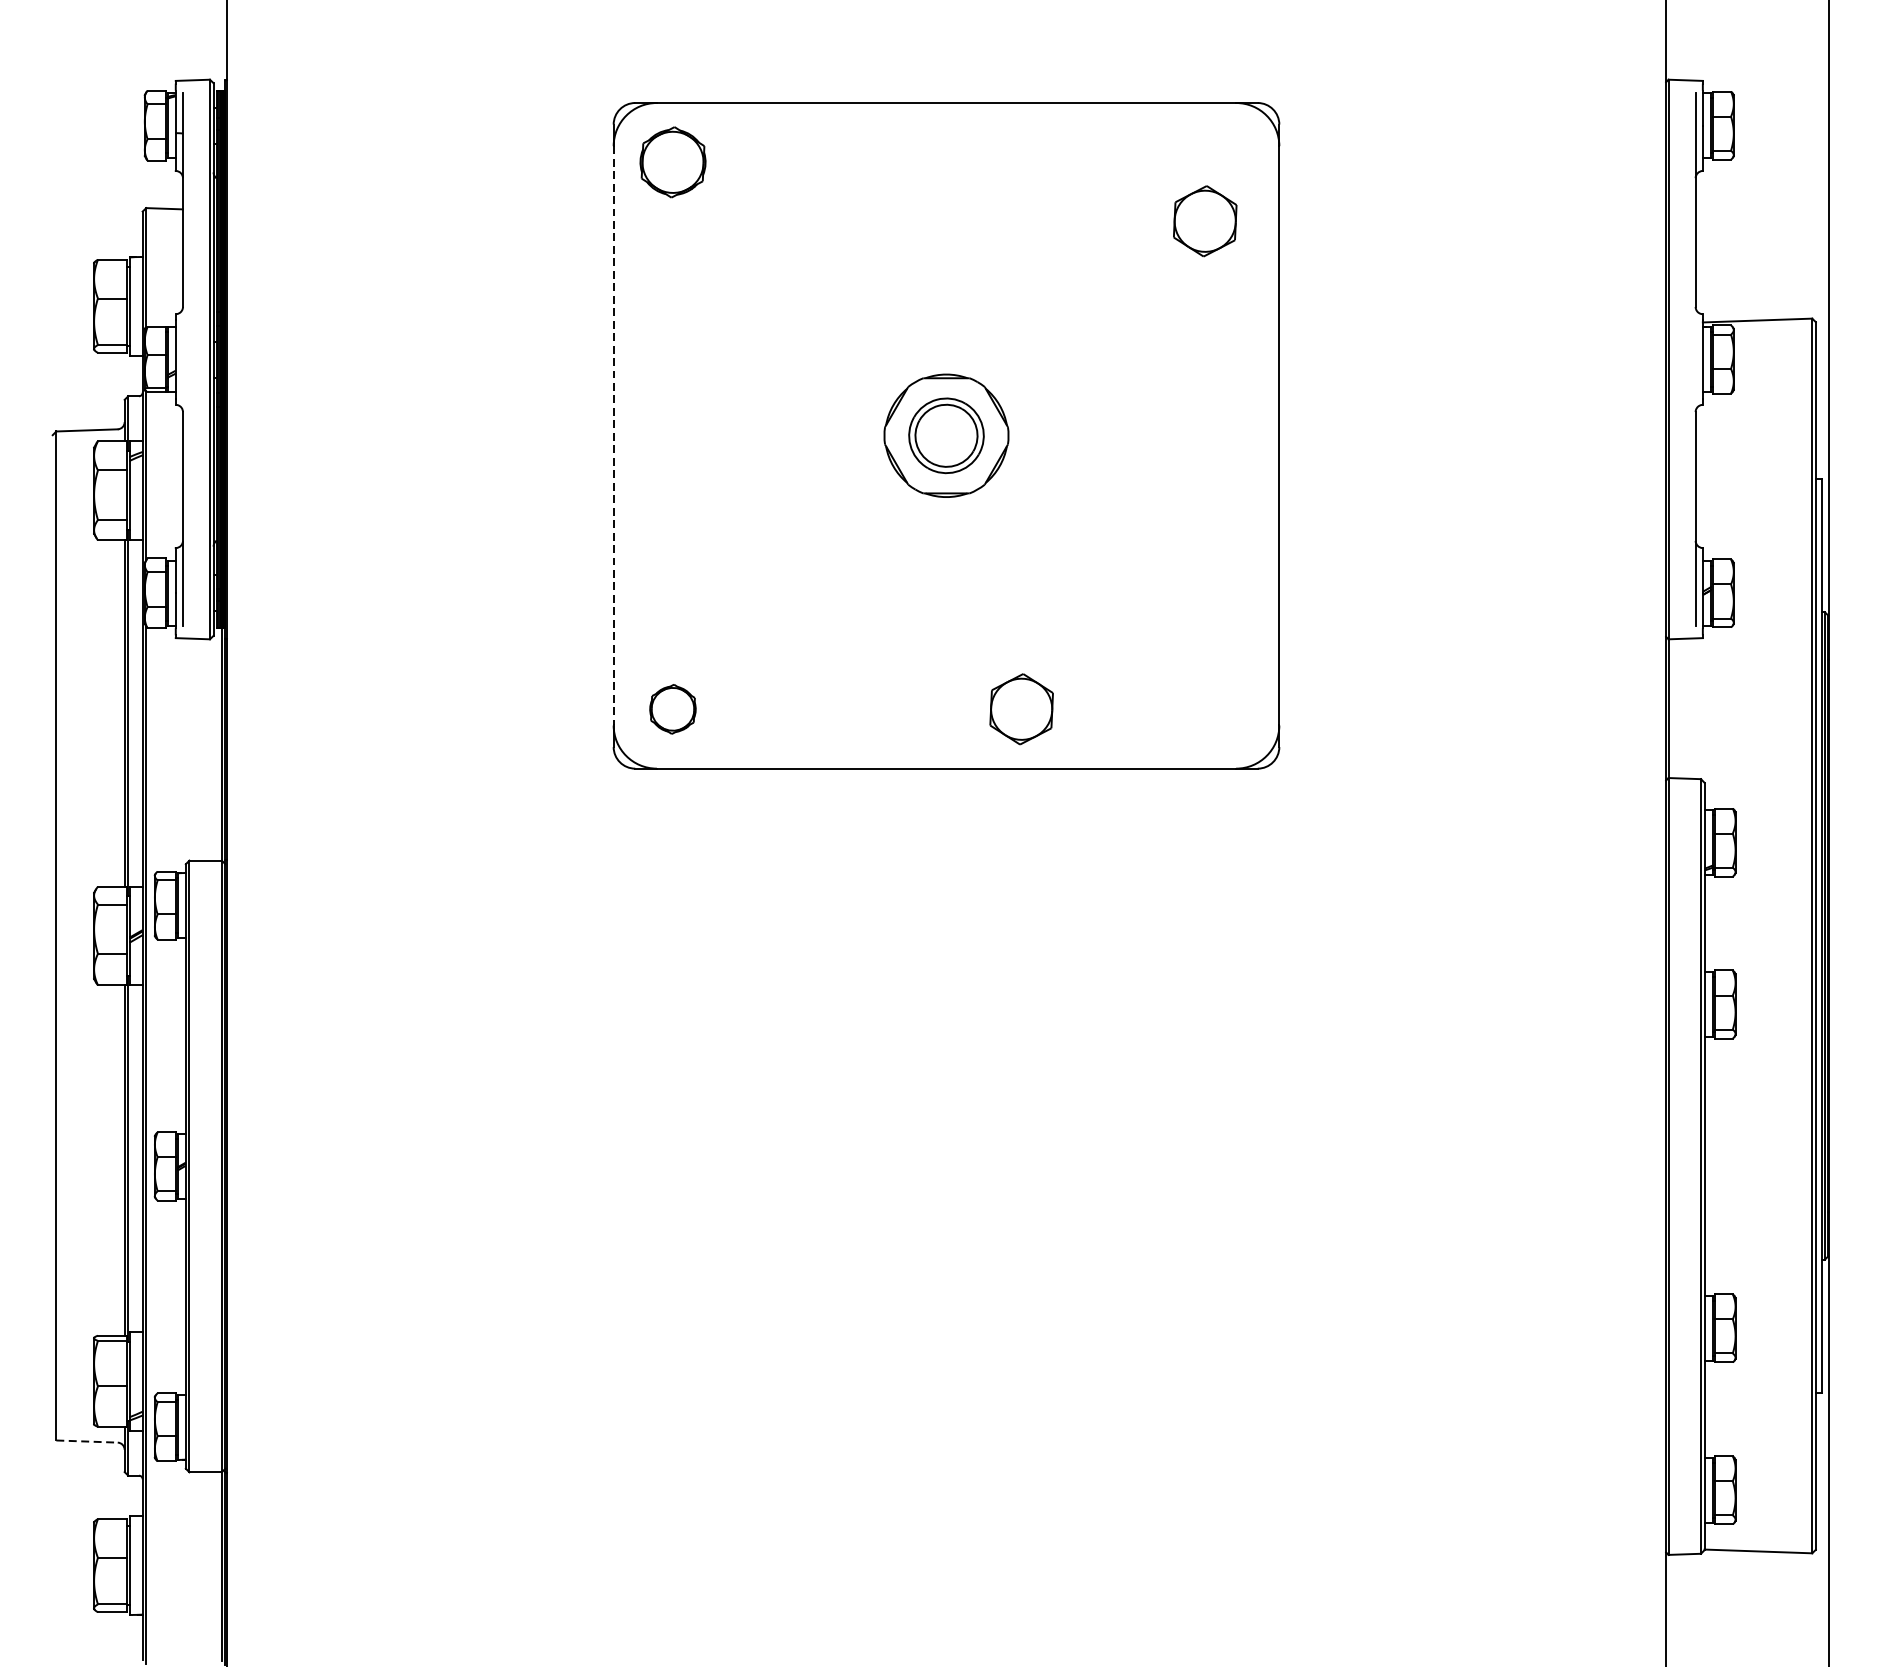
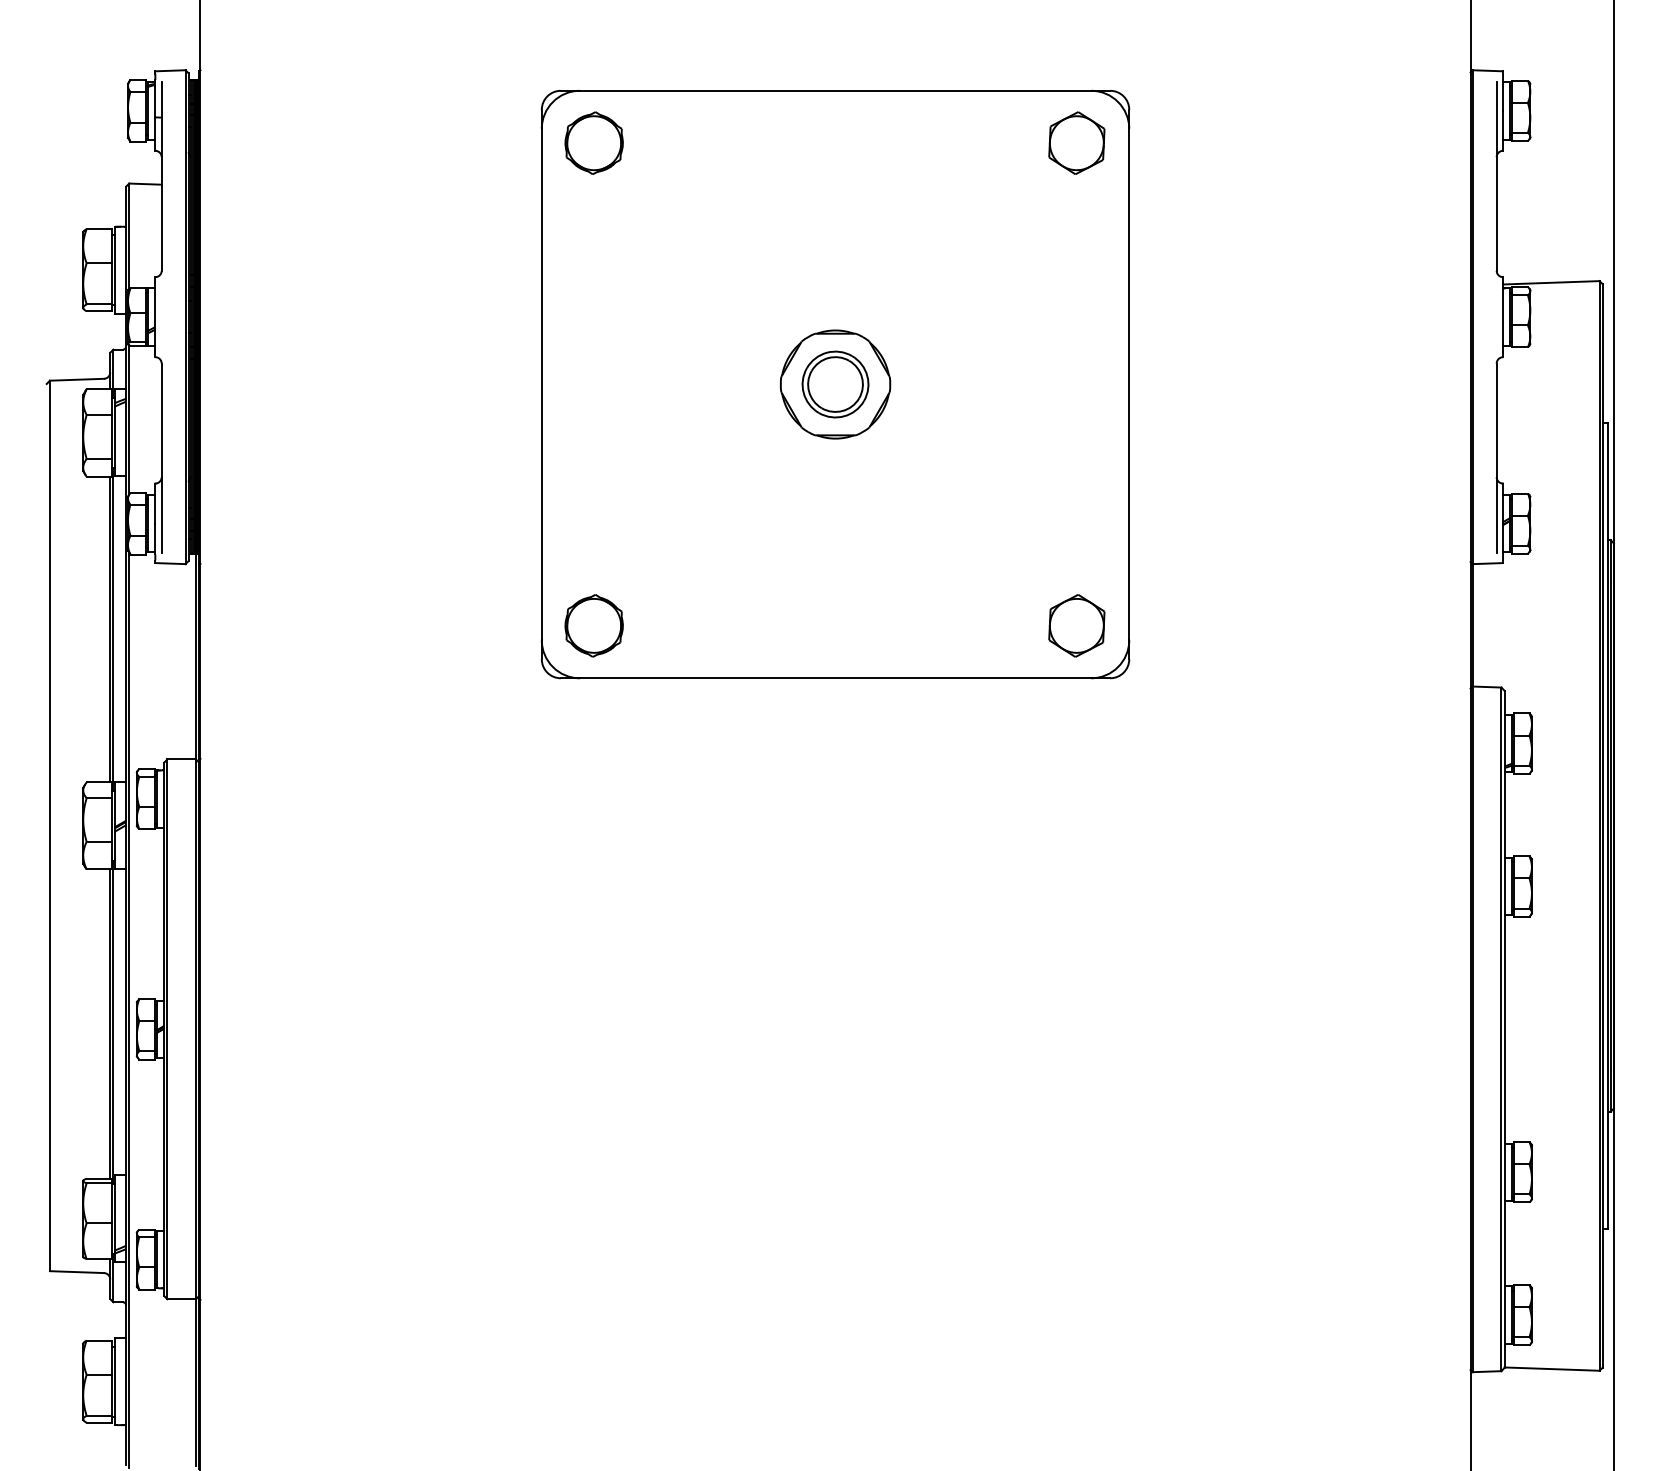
part: (1204, 220) -> (1076, 142), moved
line: (613, 435) -> (541, 384), dashed -> solid
part: (672, 708) -> (593, 625), size x1.43
part: (1021, 708) -> (1076, 625), moved
line: (87, 1441) -> (77, 1272), dashed -> solid

